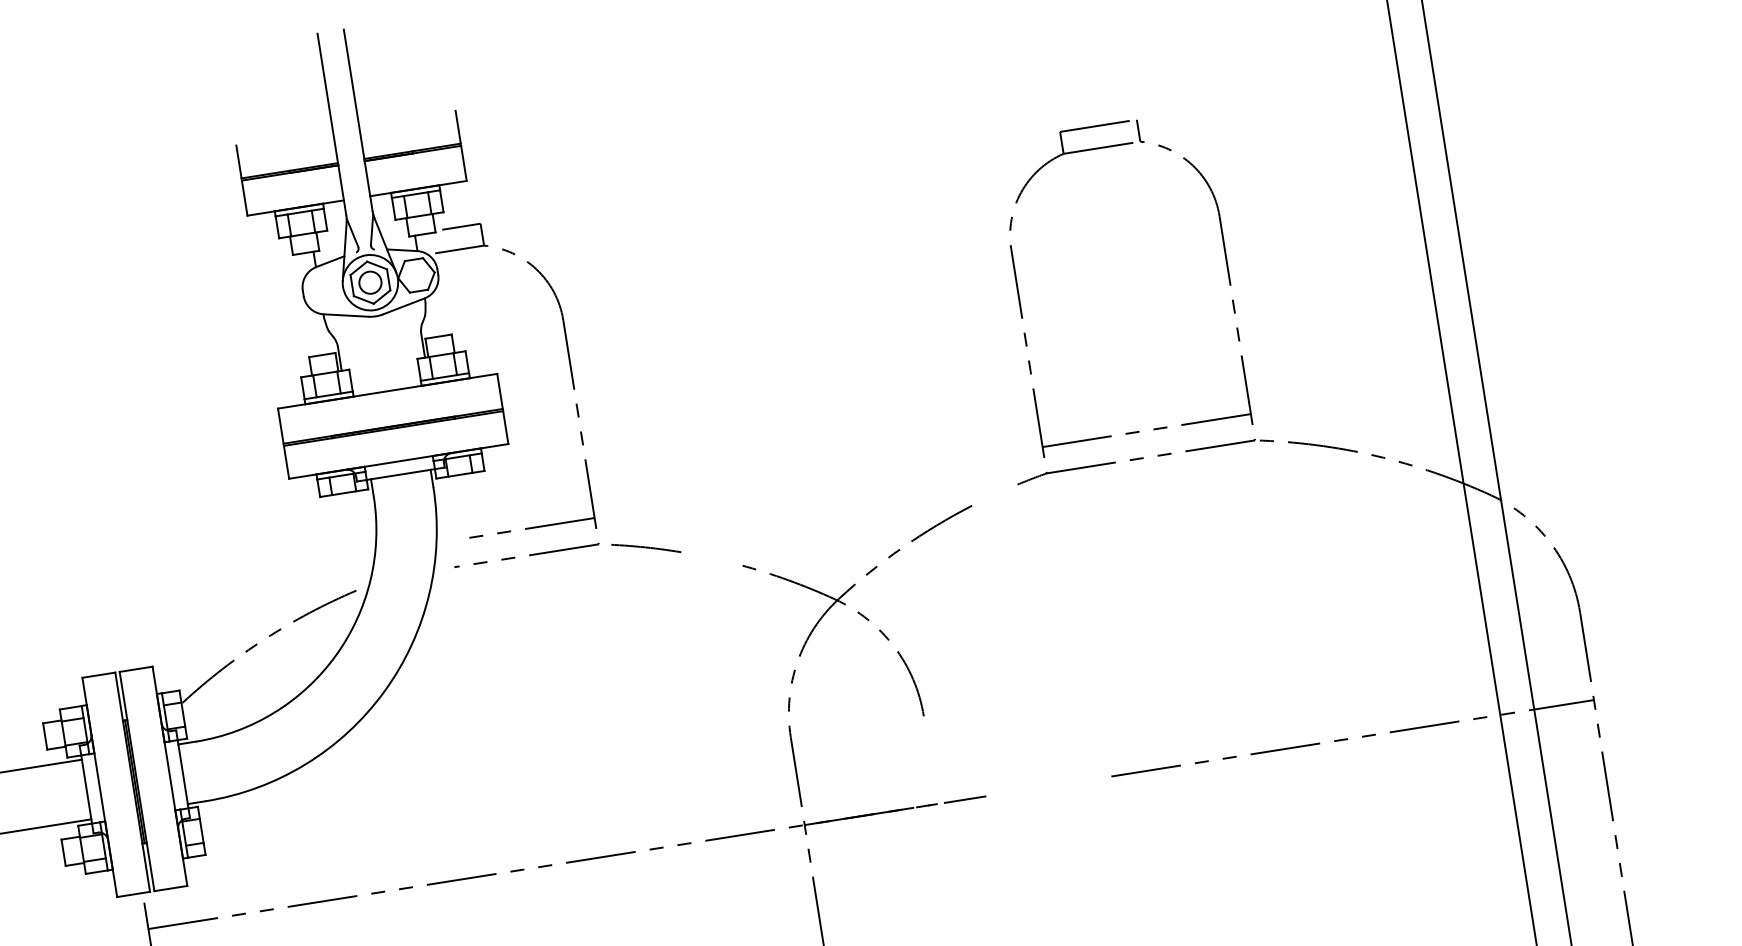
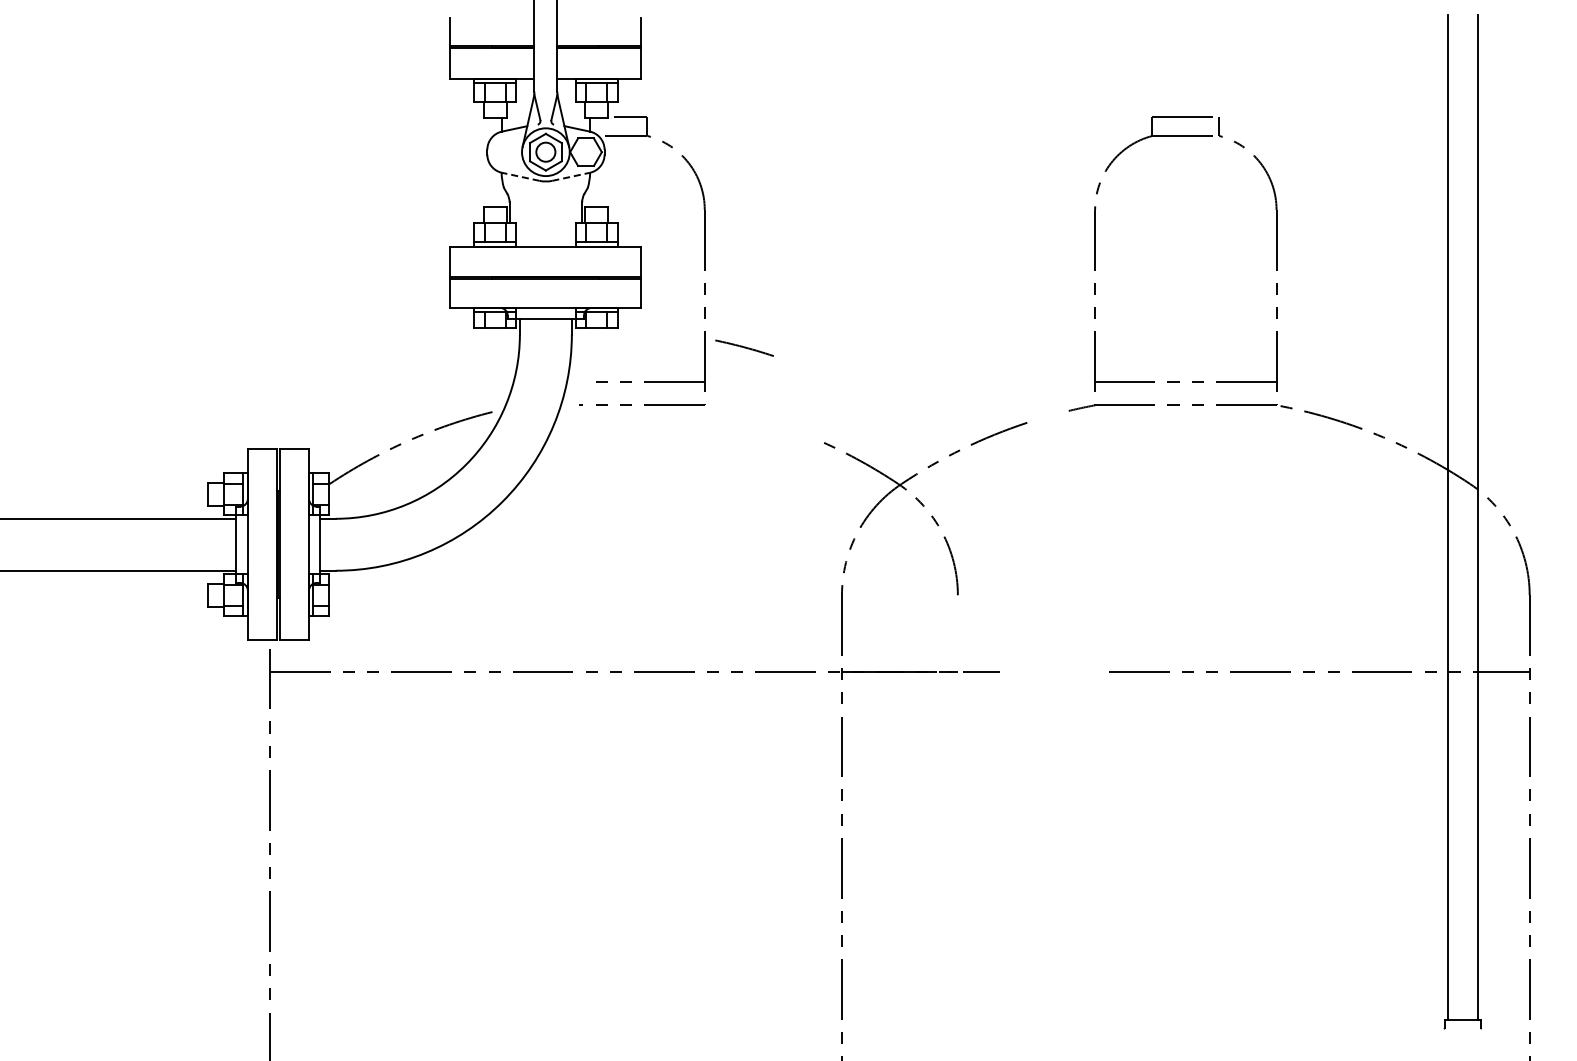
line: (404, 305) -> (571, 176), solid -> dashed
line: (345, 315) -> (520, 176), solid -> dashed
line: (646, 547) -> (744, 347), moved

